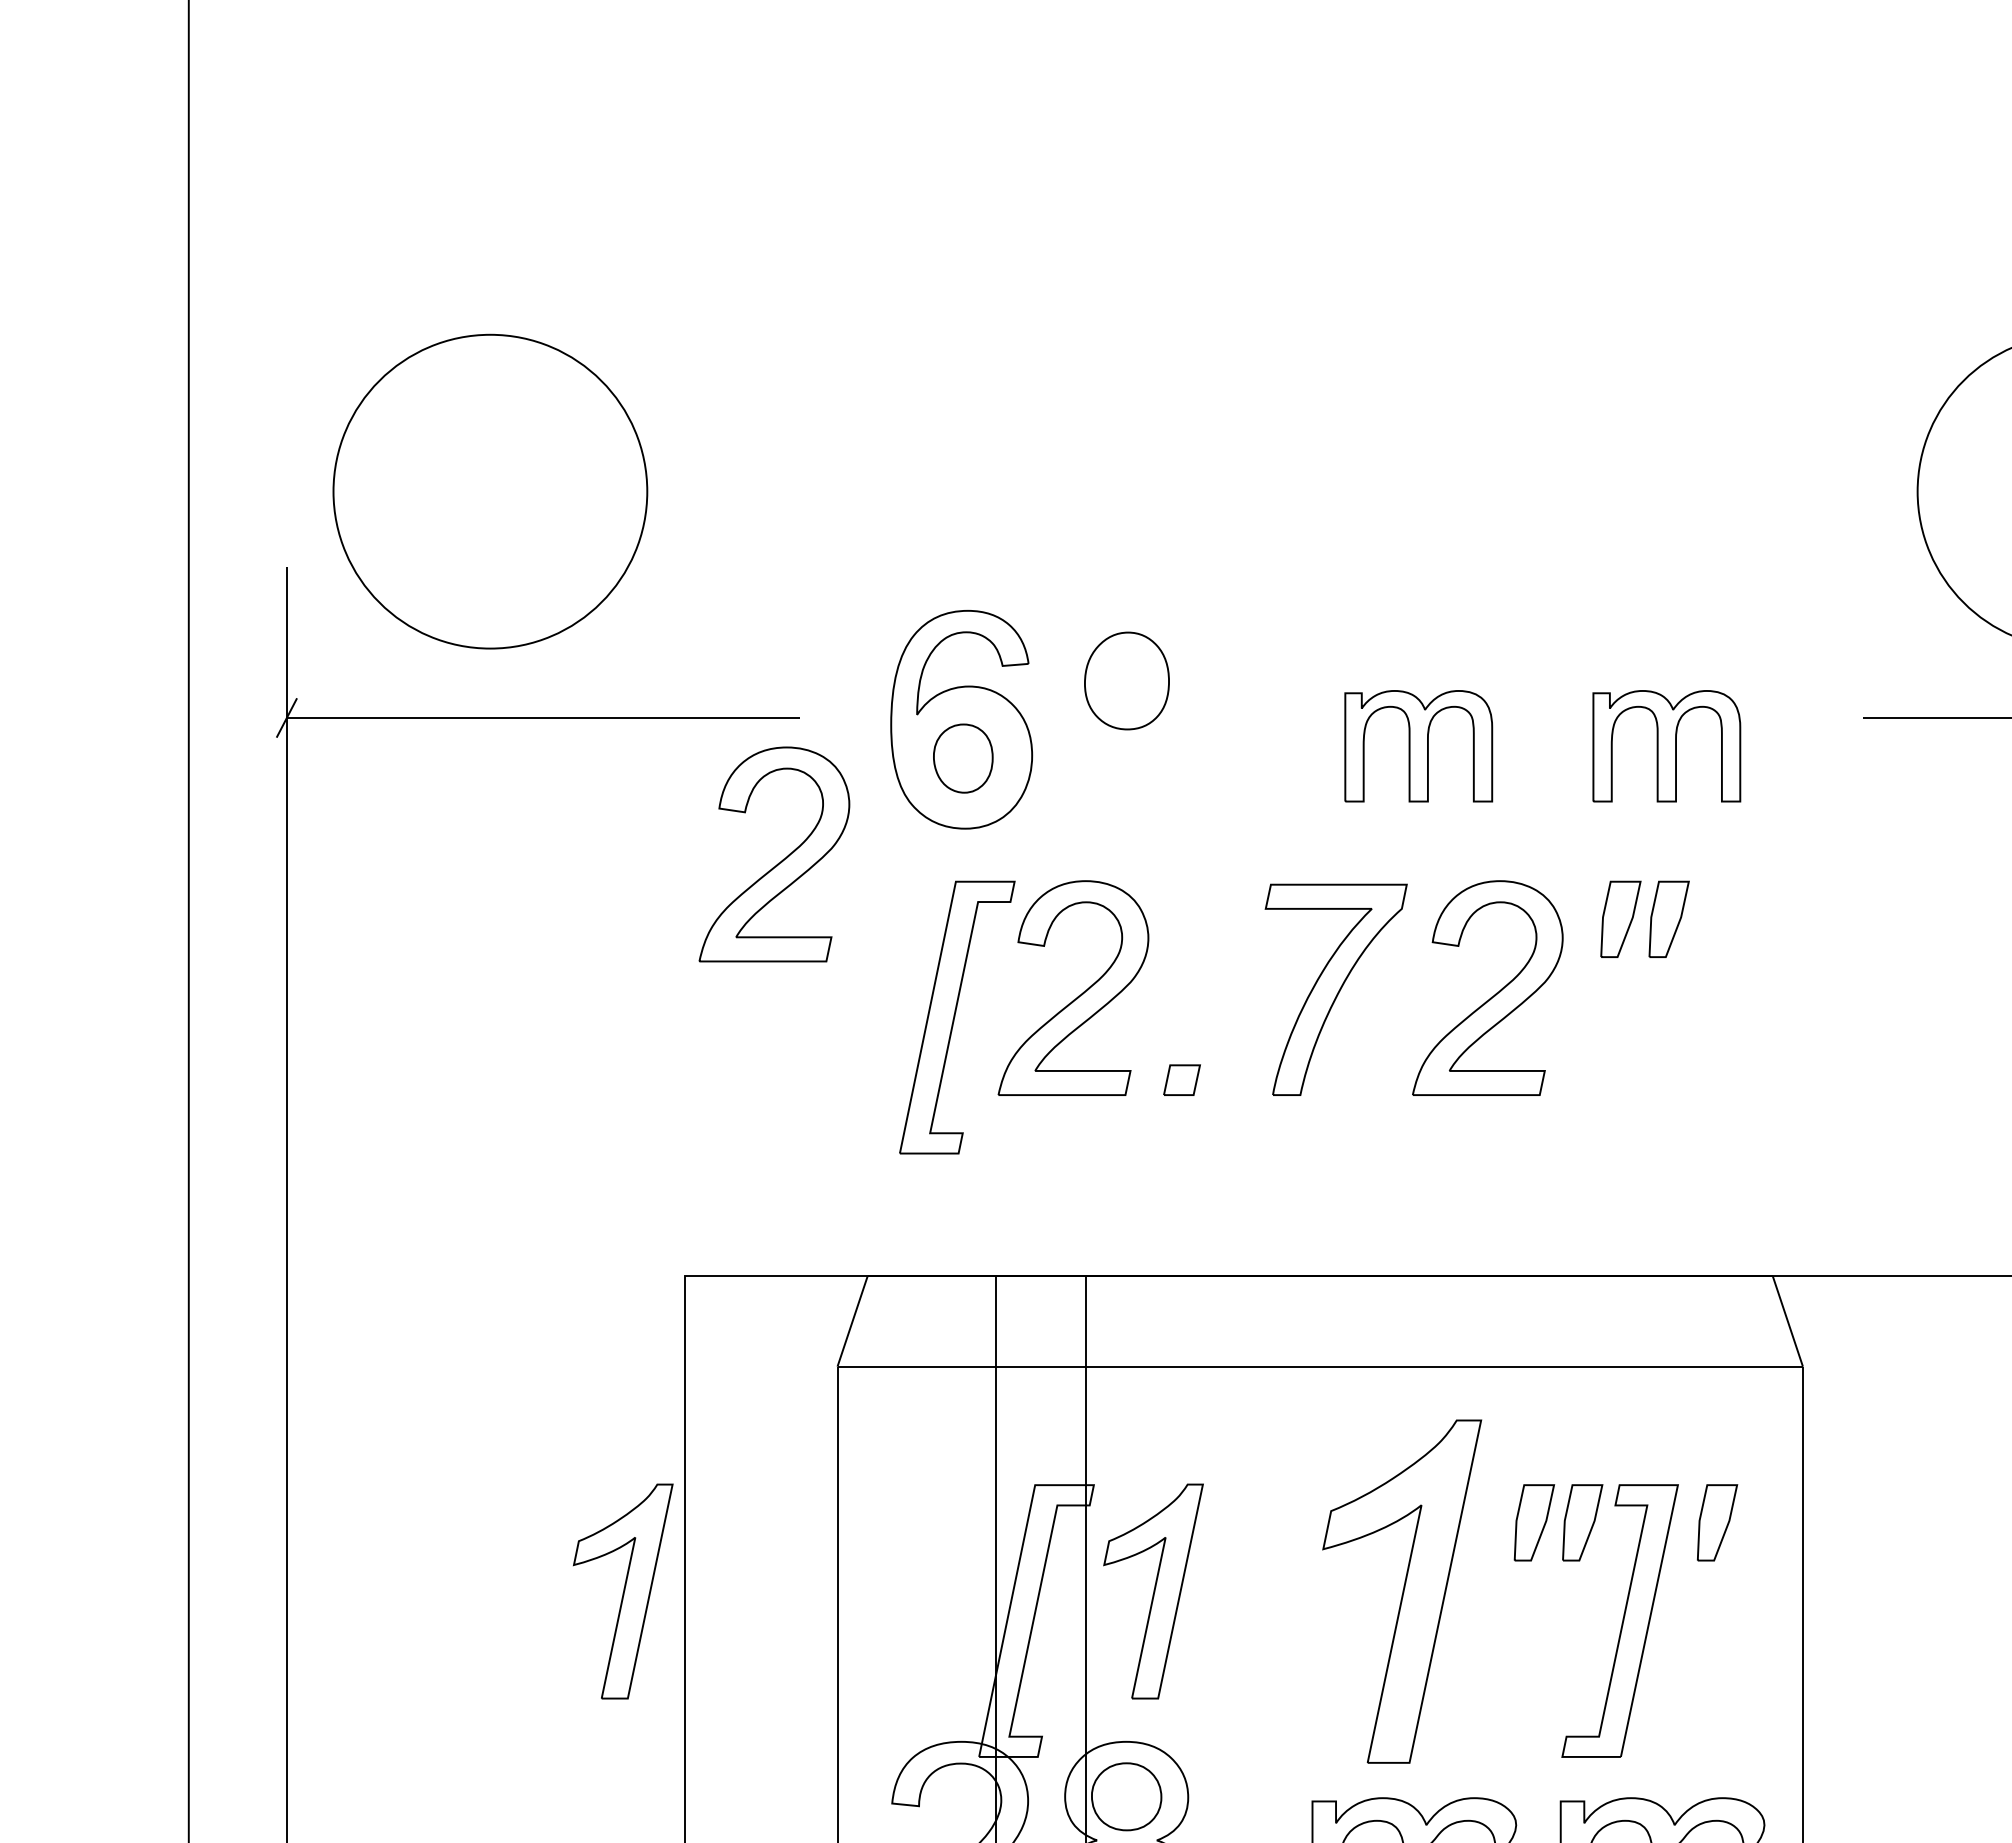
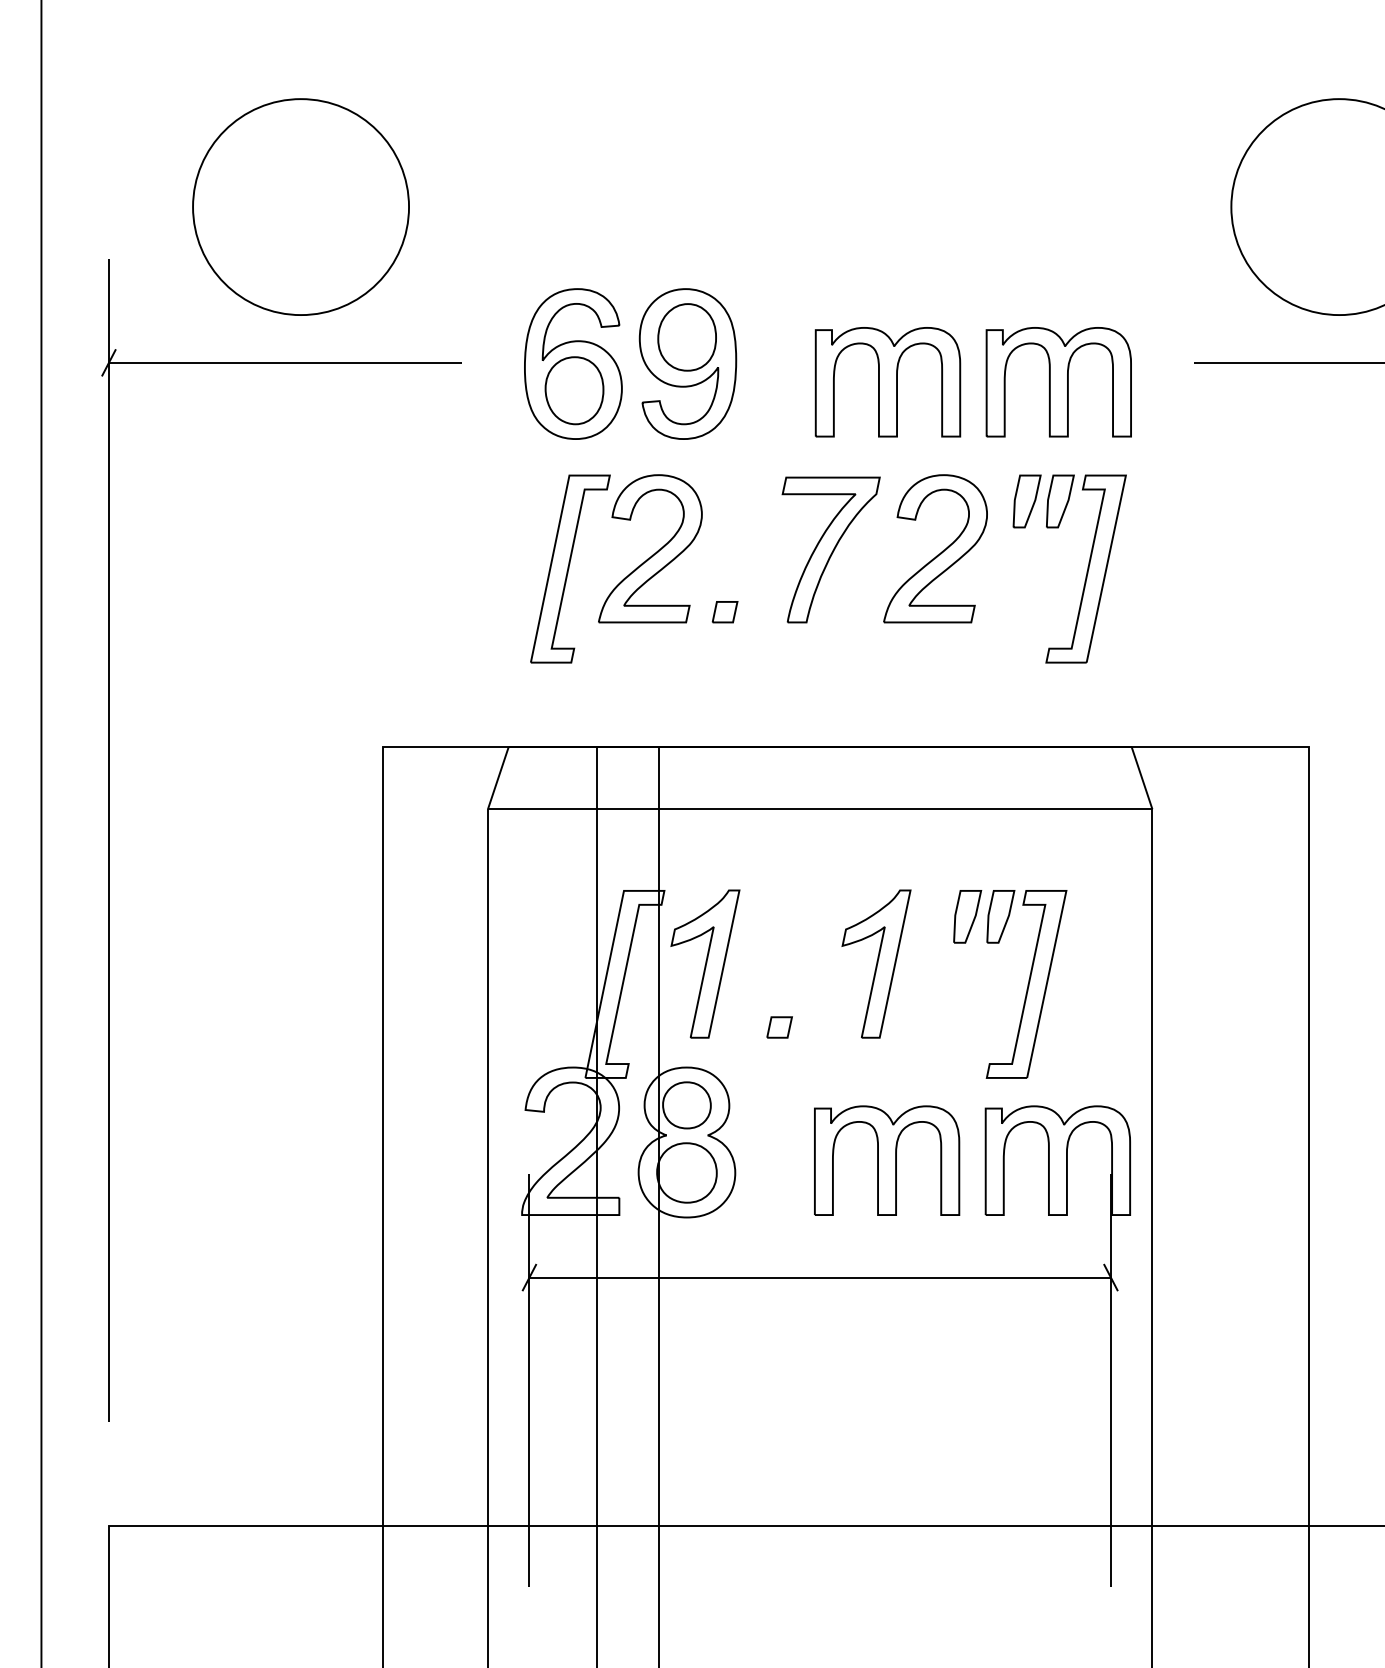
part: (489, 490) -> (300, 206), moved
part: (1127, 718) -> (687, 363), added
part: (1418, 746) -> (887, 382), size x1.43
part: (1666, 746) -> (1058, 382), size x1.43
part: (963, 758) -> (574, 390), size x1.43
part: (777, 862) -> (446, 462), removed
part: (1705, 1016) -> (1085, 568), added
part: (1717, 1522) -> (1093, 916), removed
part: (623, 1590) -> (340, 963), removed
part: (1402, 1590) -> (876, 963), size x0.62
part: (1261, 1683) -> (779, 1027), added

